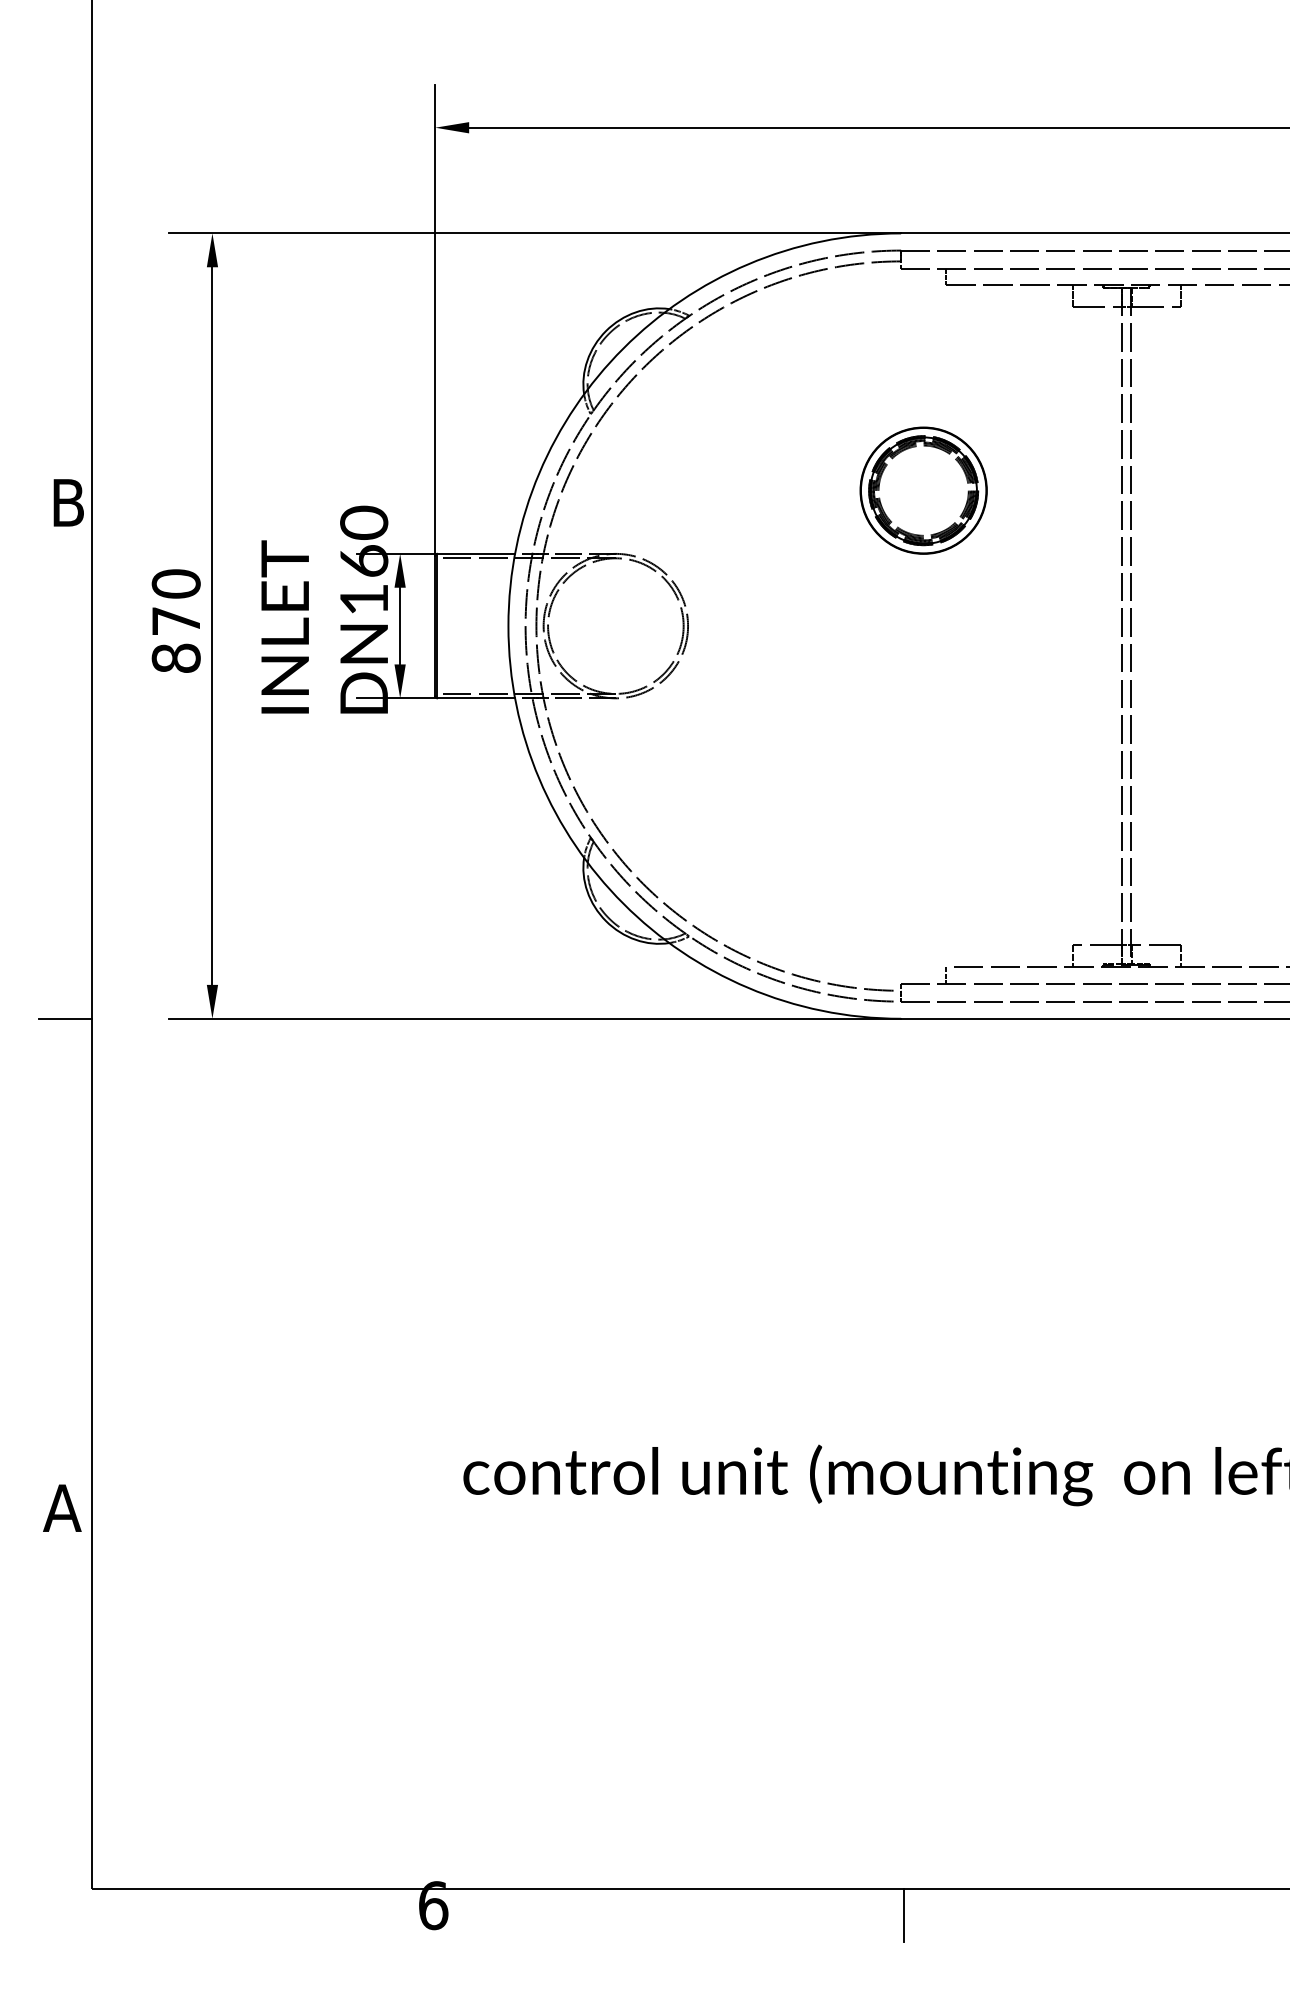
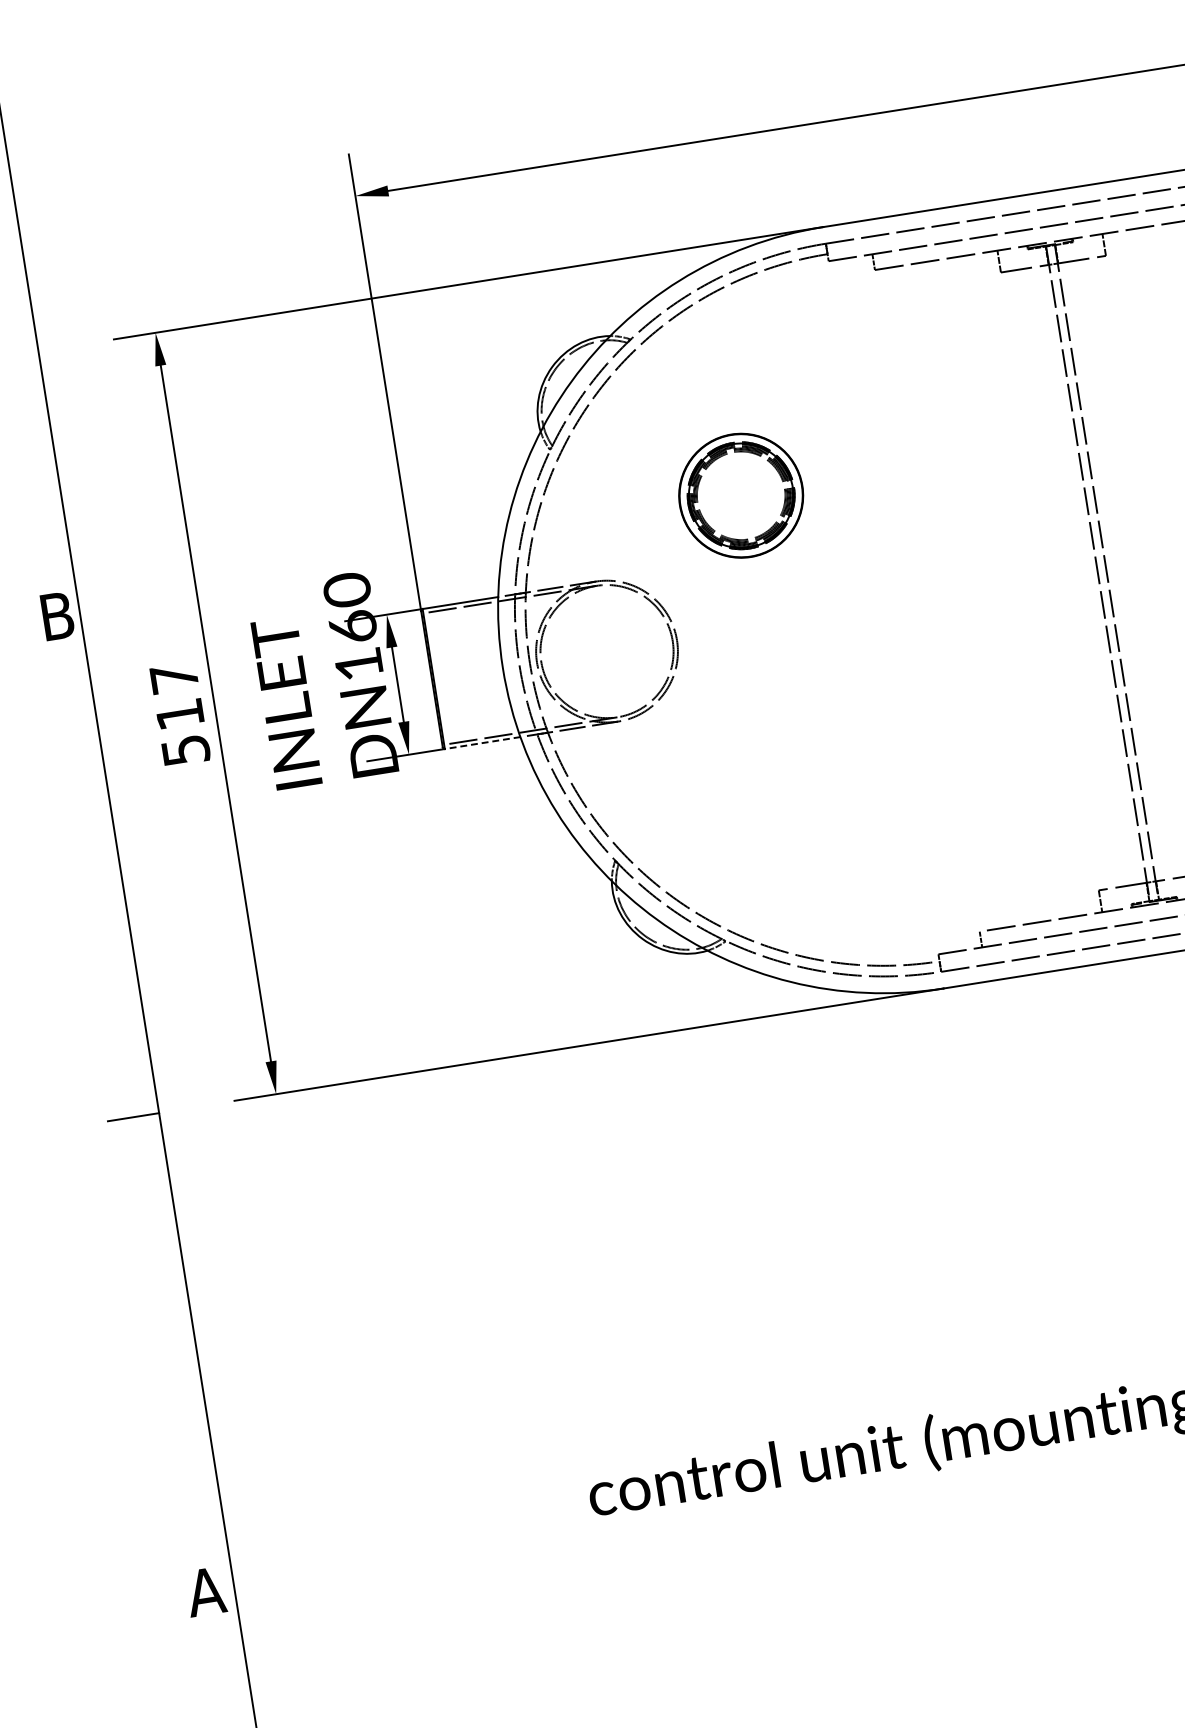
part: (923, 490) -> (740, 495), moved
text: (175, 620) -> (179, 713), 870 -> 517
line: (475, 698) -> (482, 743), solid -> dashed

